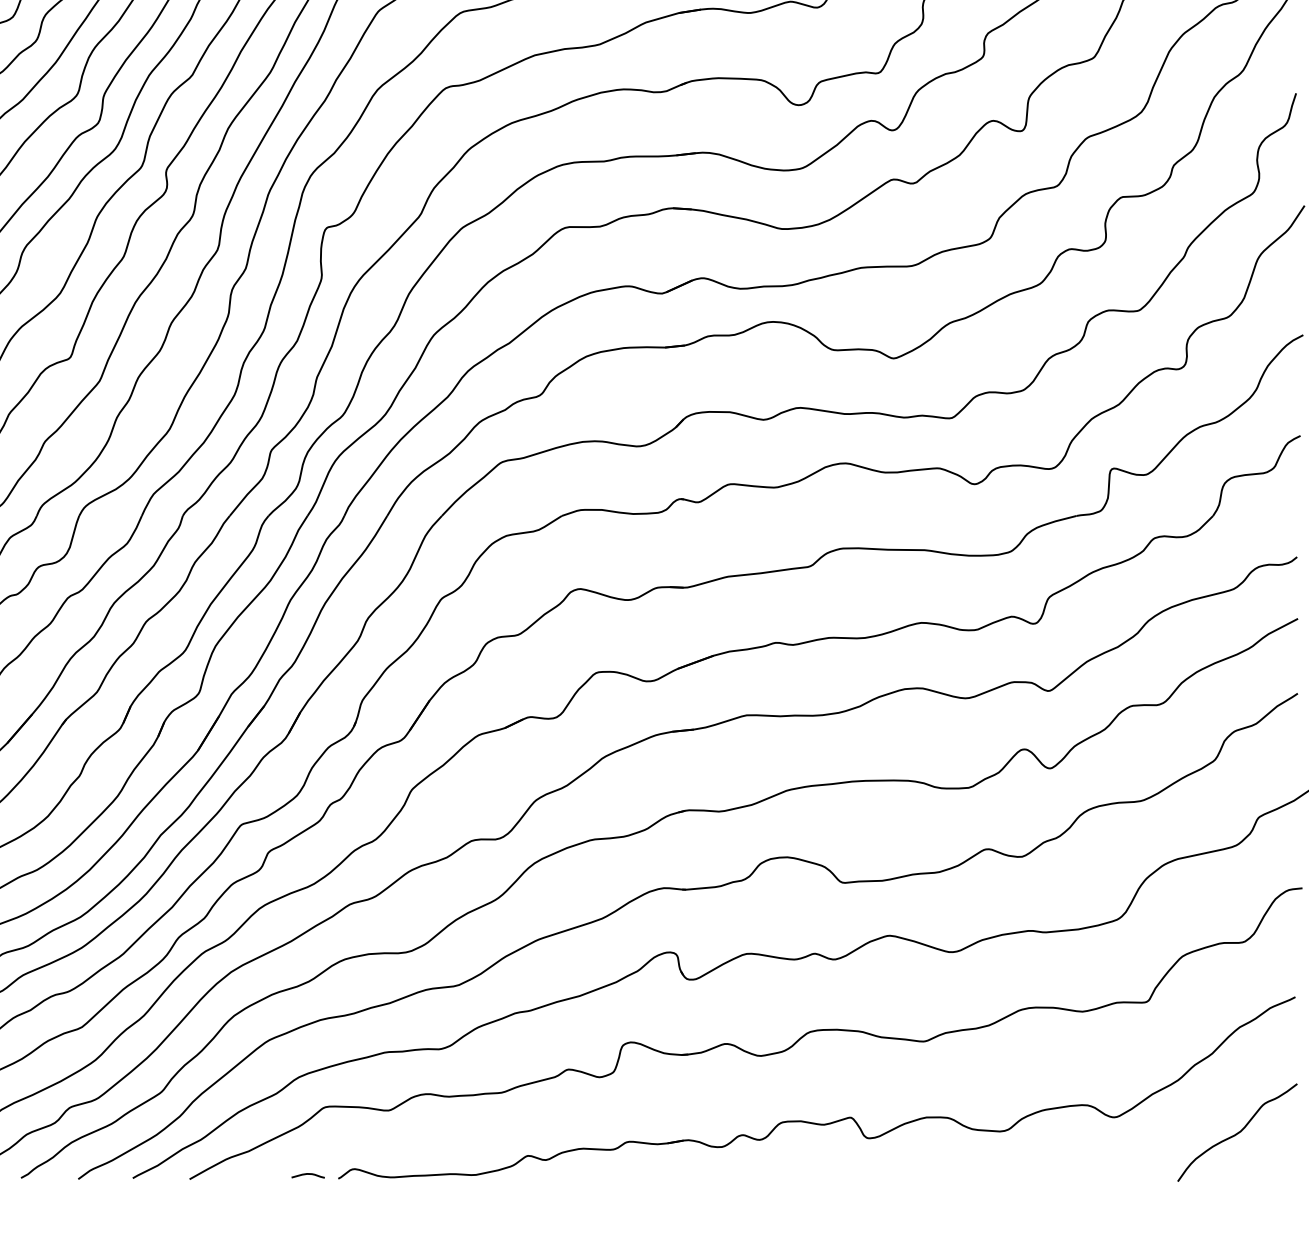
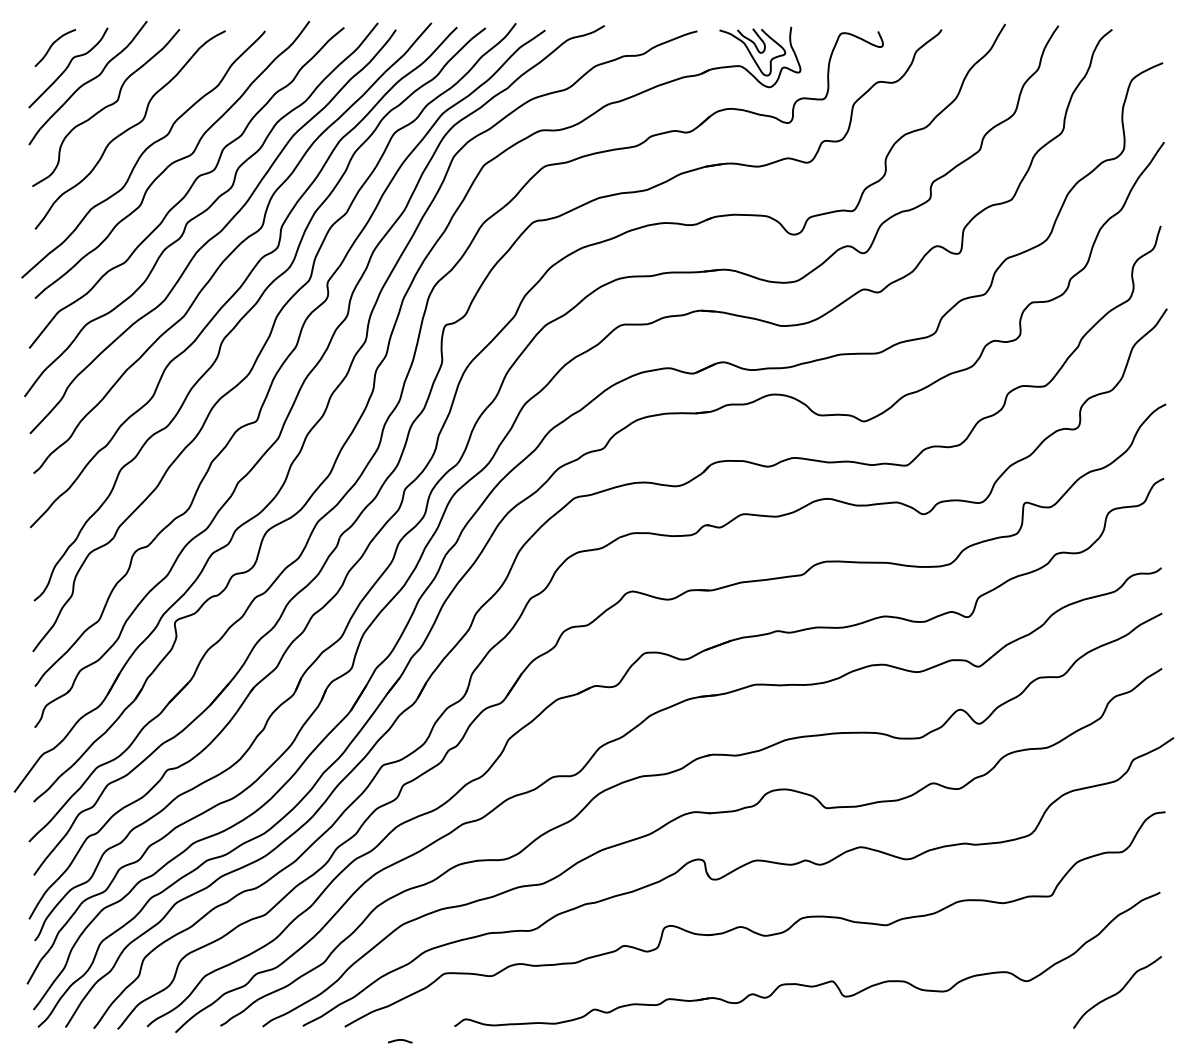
curve: (308, 1174) -> (400, 1040), moved

